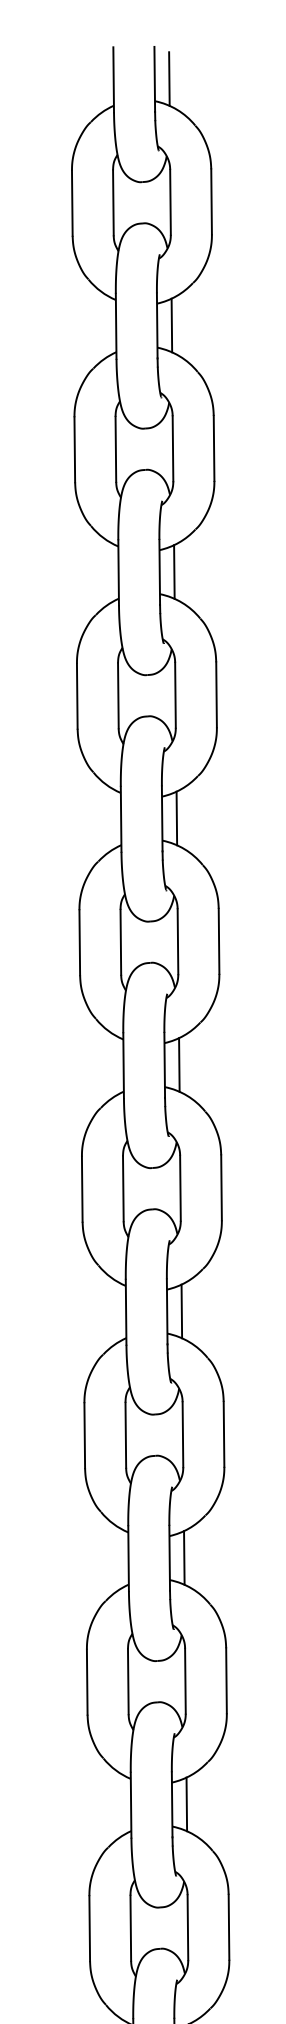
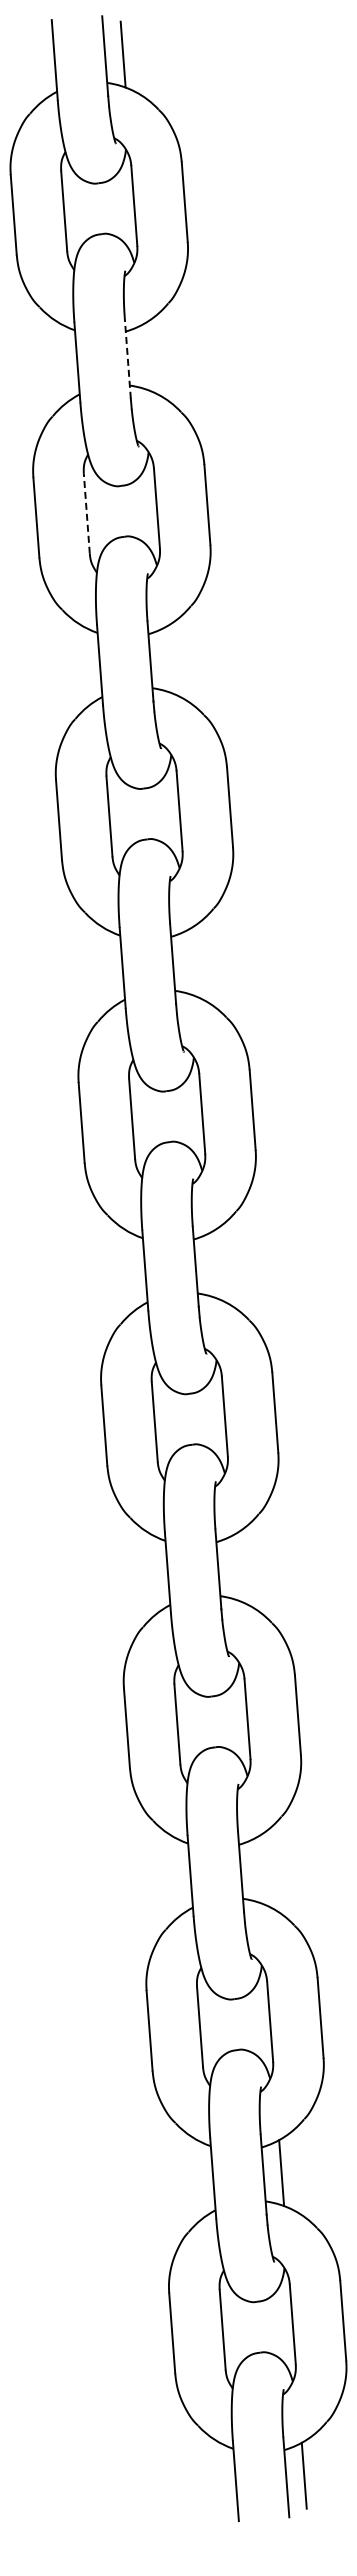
line: (156, 325) -> (127, 358), solid -> dashed
line: (171, 325) -> (145, 357), removed
line: (115, 449) -> (86, 513), solid -> dashed
line: (173, 571) -> (167, 659), removed
line: (176, 818) -> (190, 962), removed
line: (179, 1065) -> (213, 1265), removed
line: (181, 1311) -> (235, 1567), removed
line: (183, 1557) -> (258, 1870), removed

